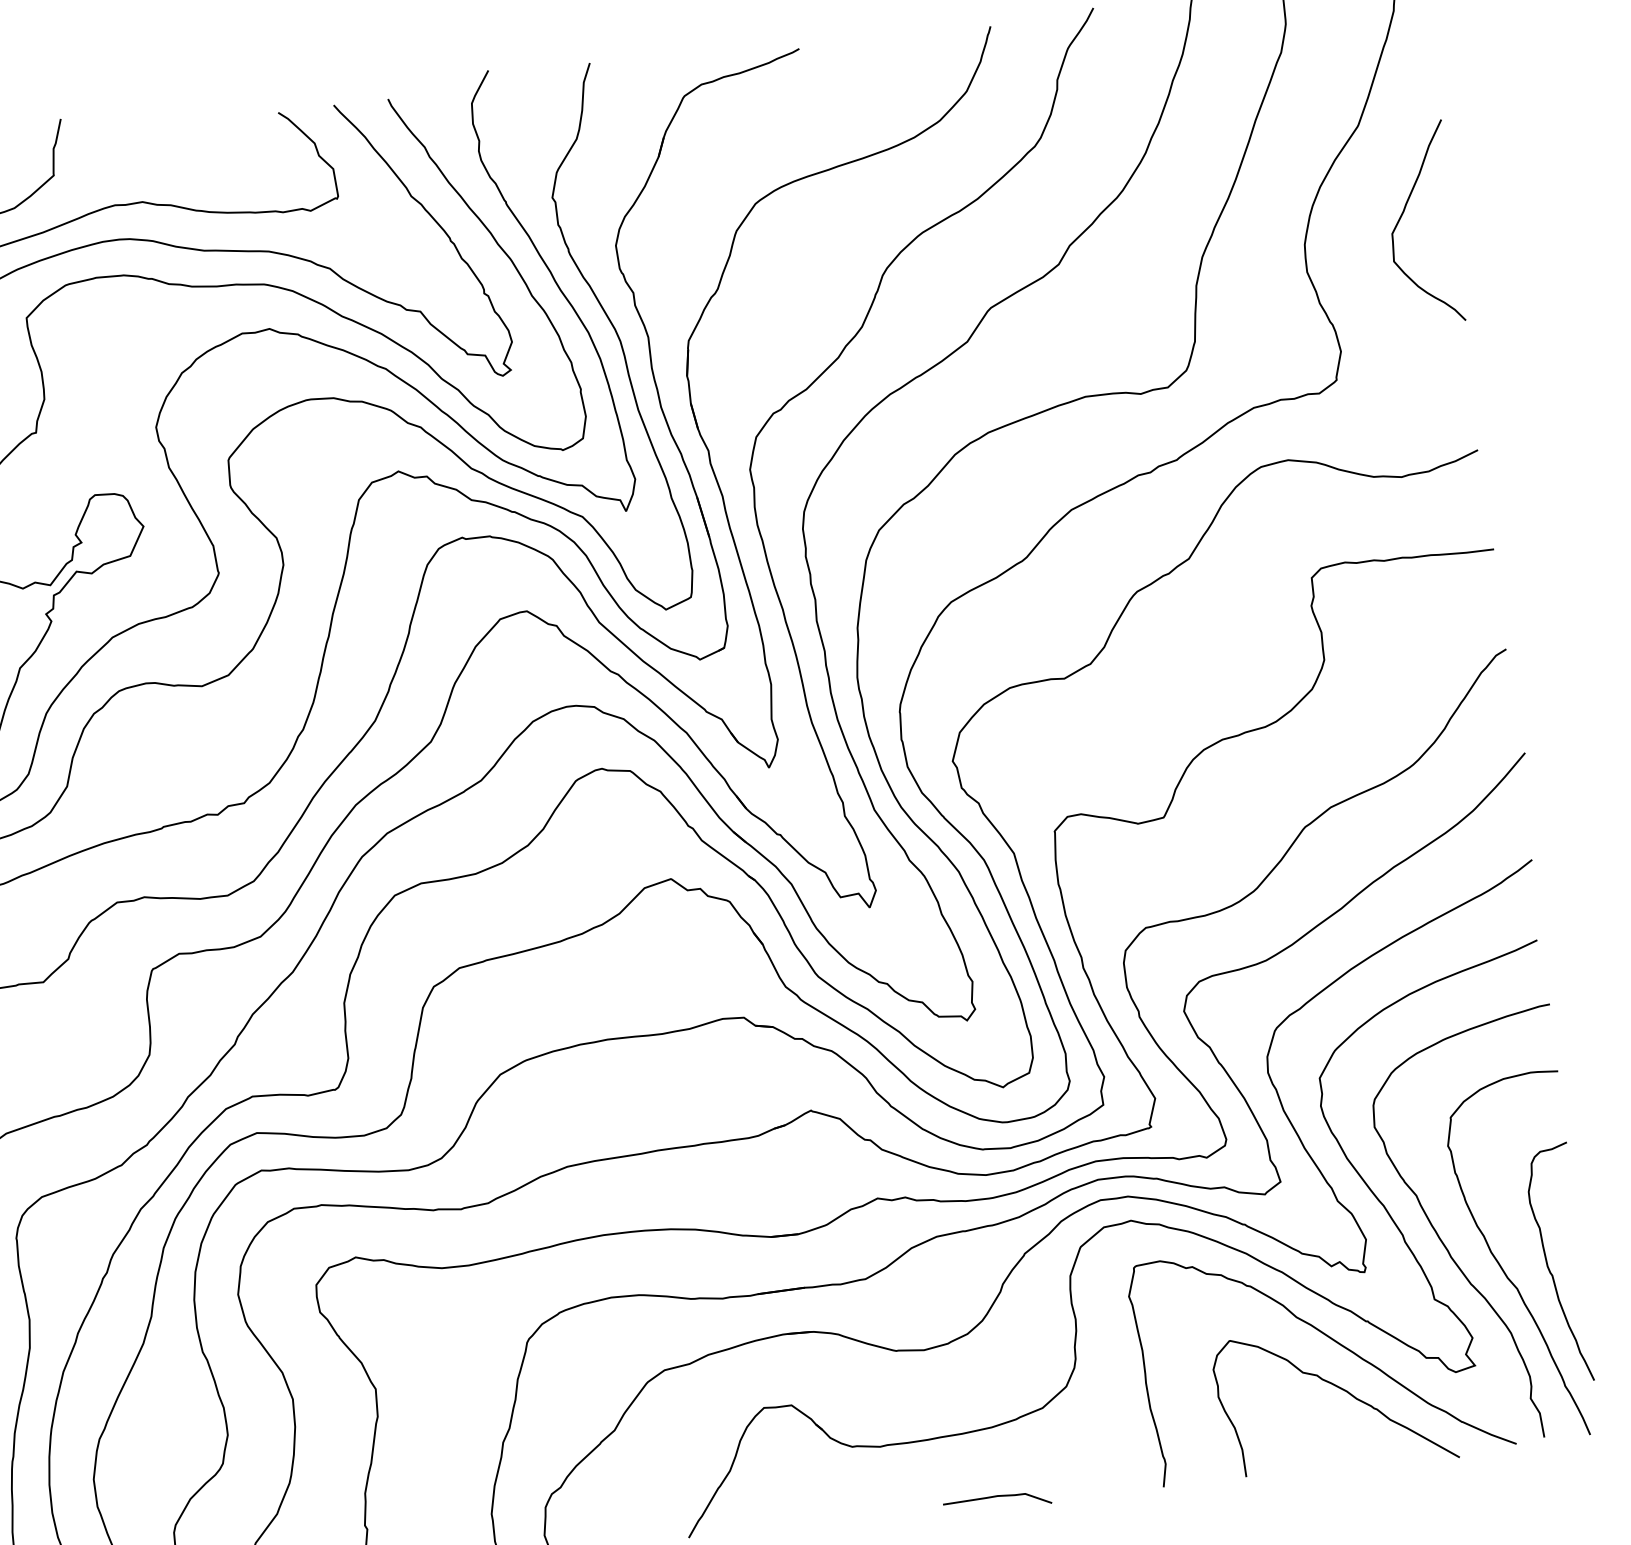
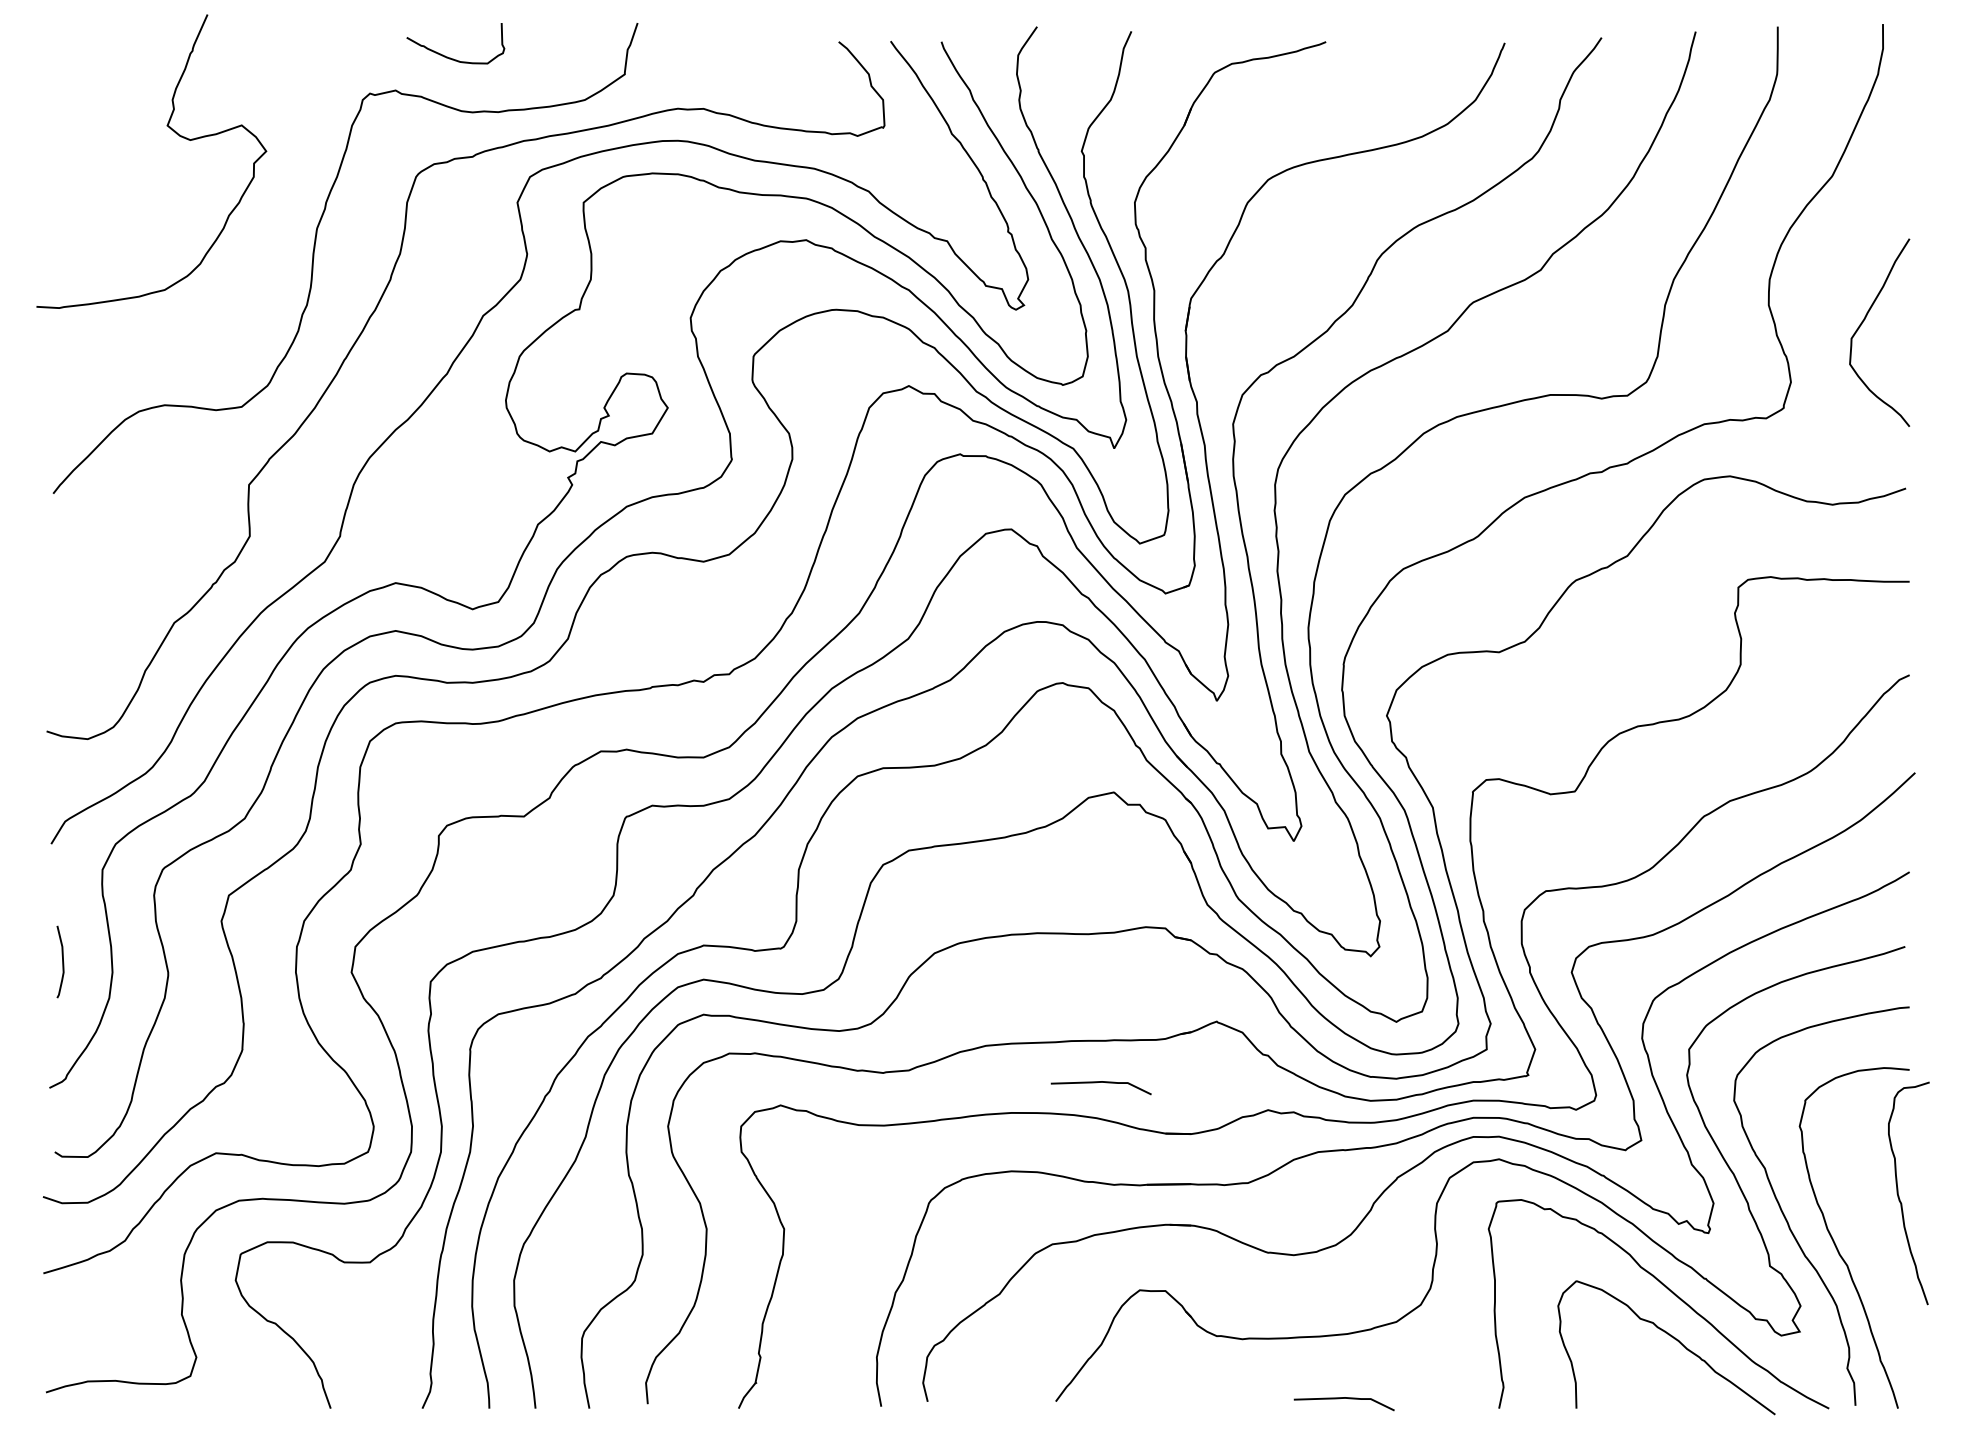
curve: (1403, 213) -> (1864, 321), moved
curve: (694, 1190) -> (1100, 1082), added
curve: (1549, 1267) -> (1899, 1195), moved

